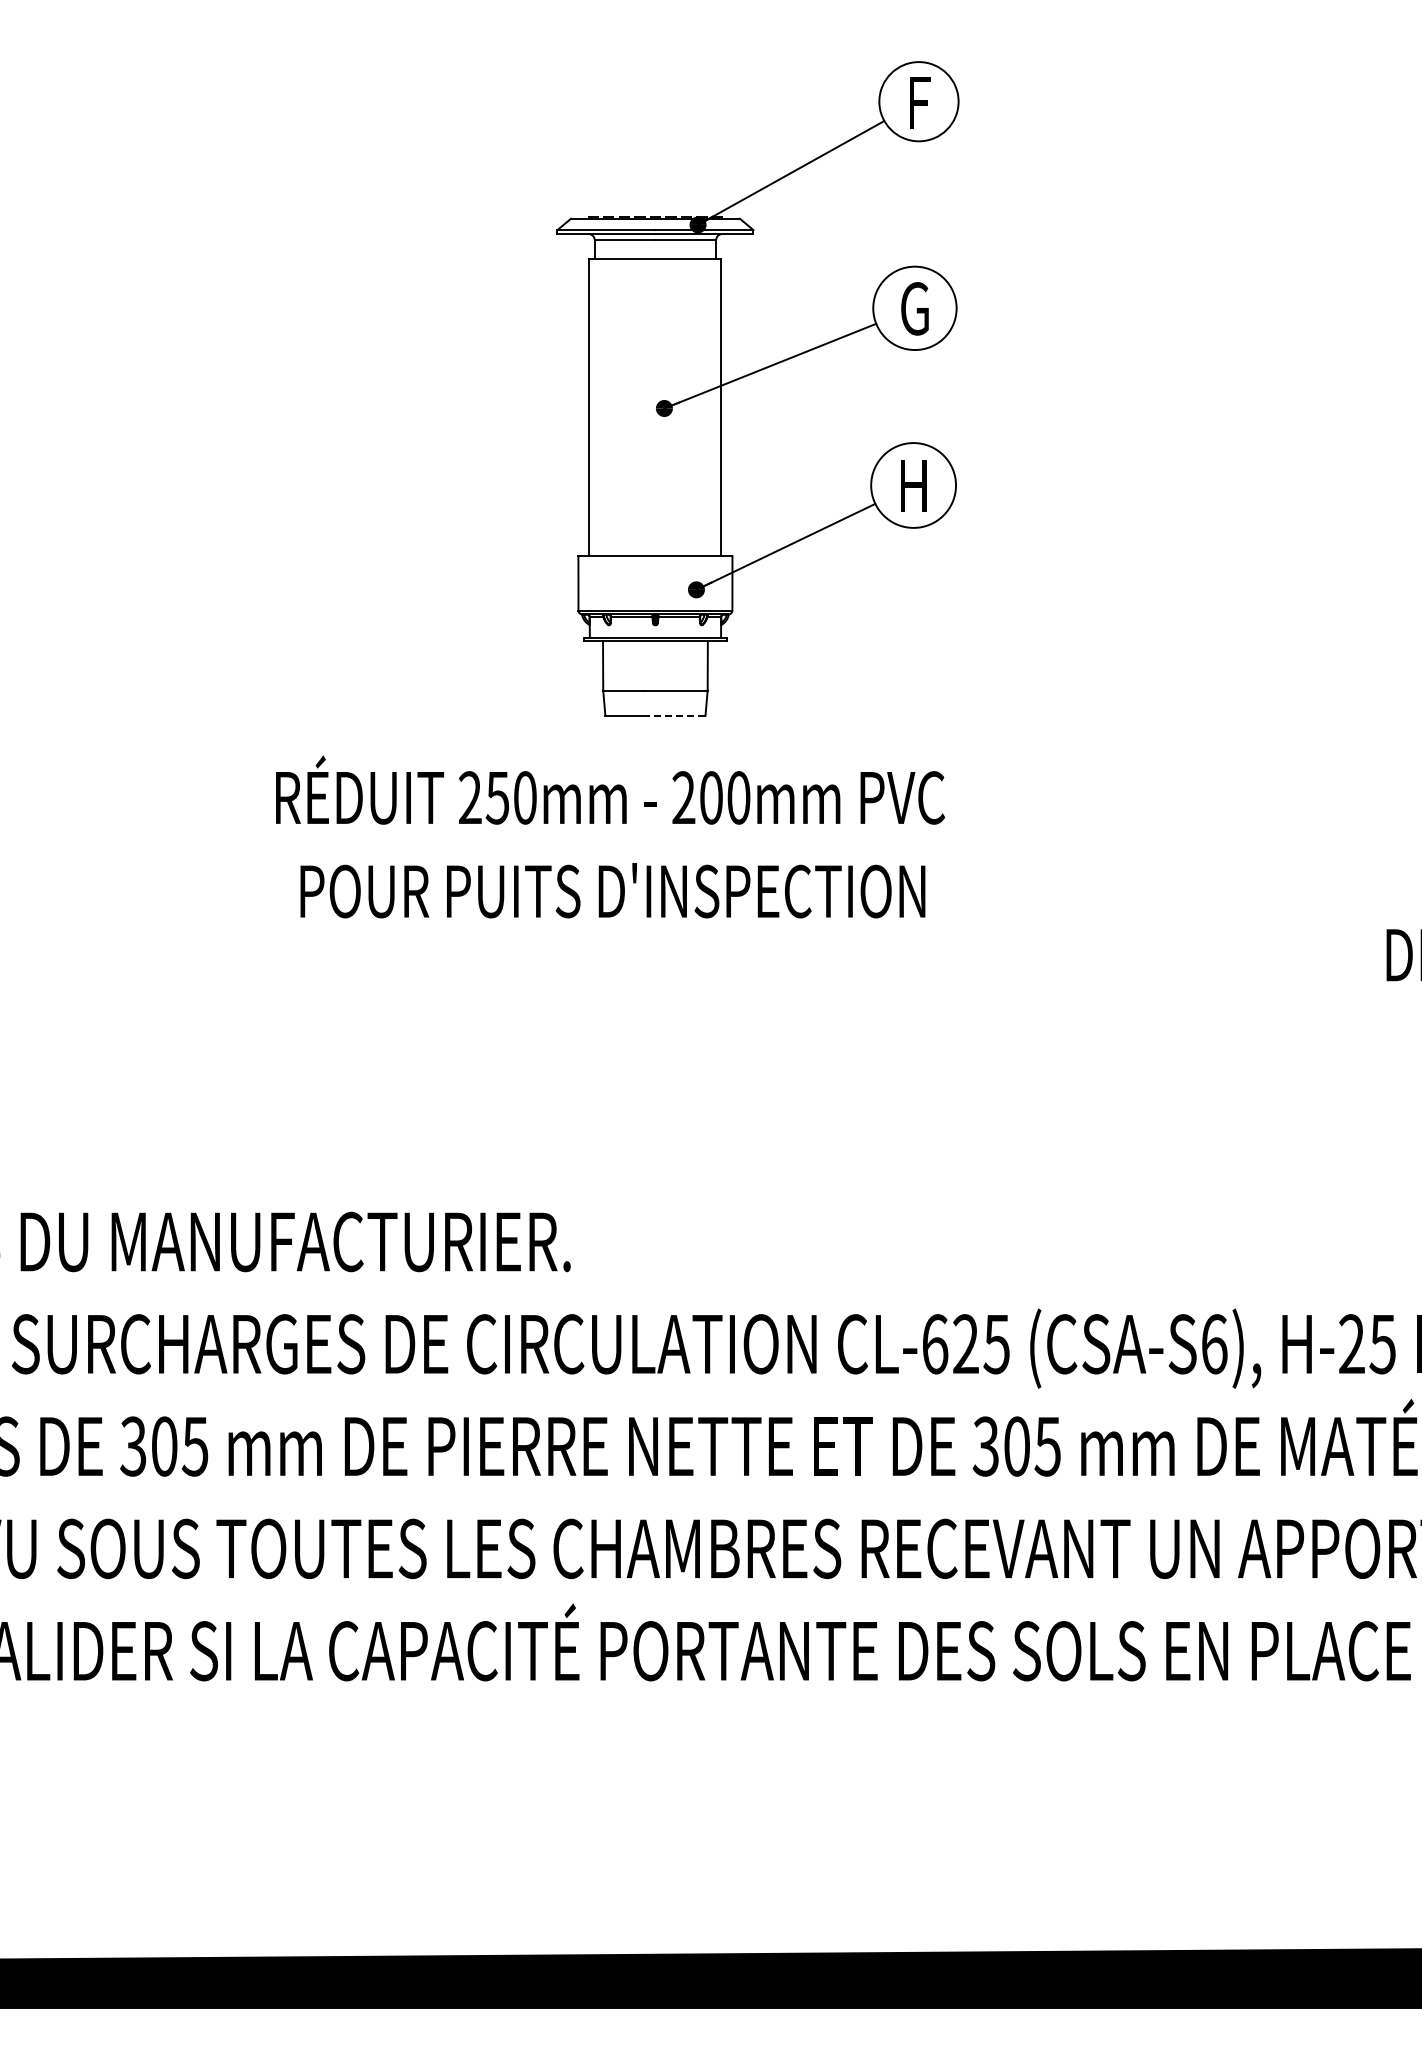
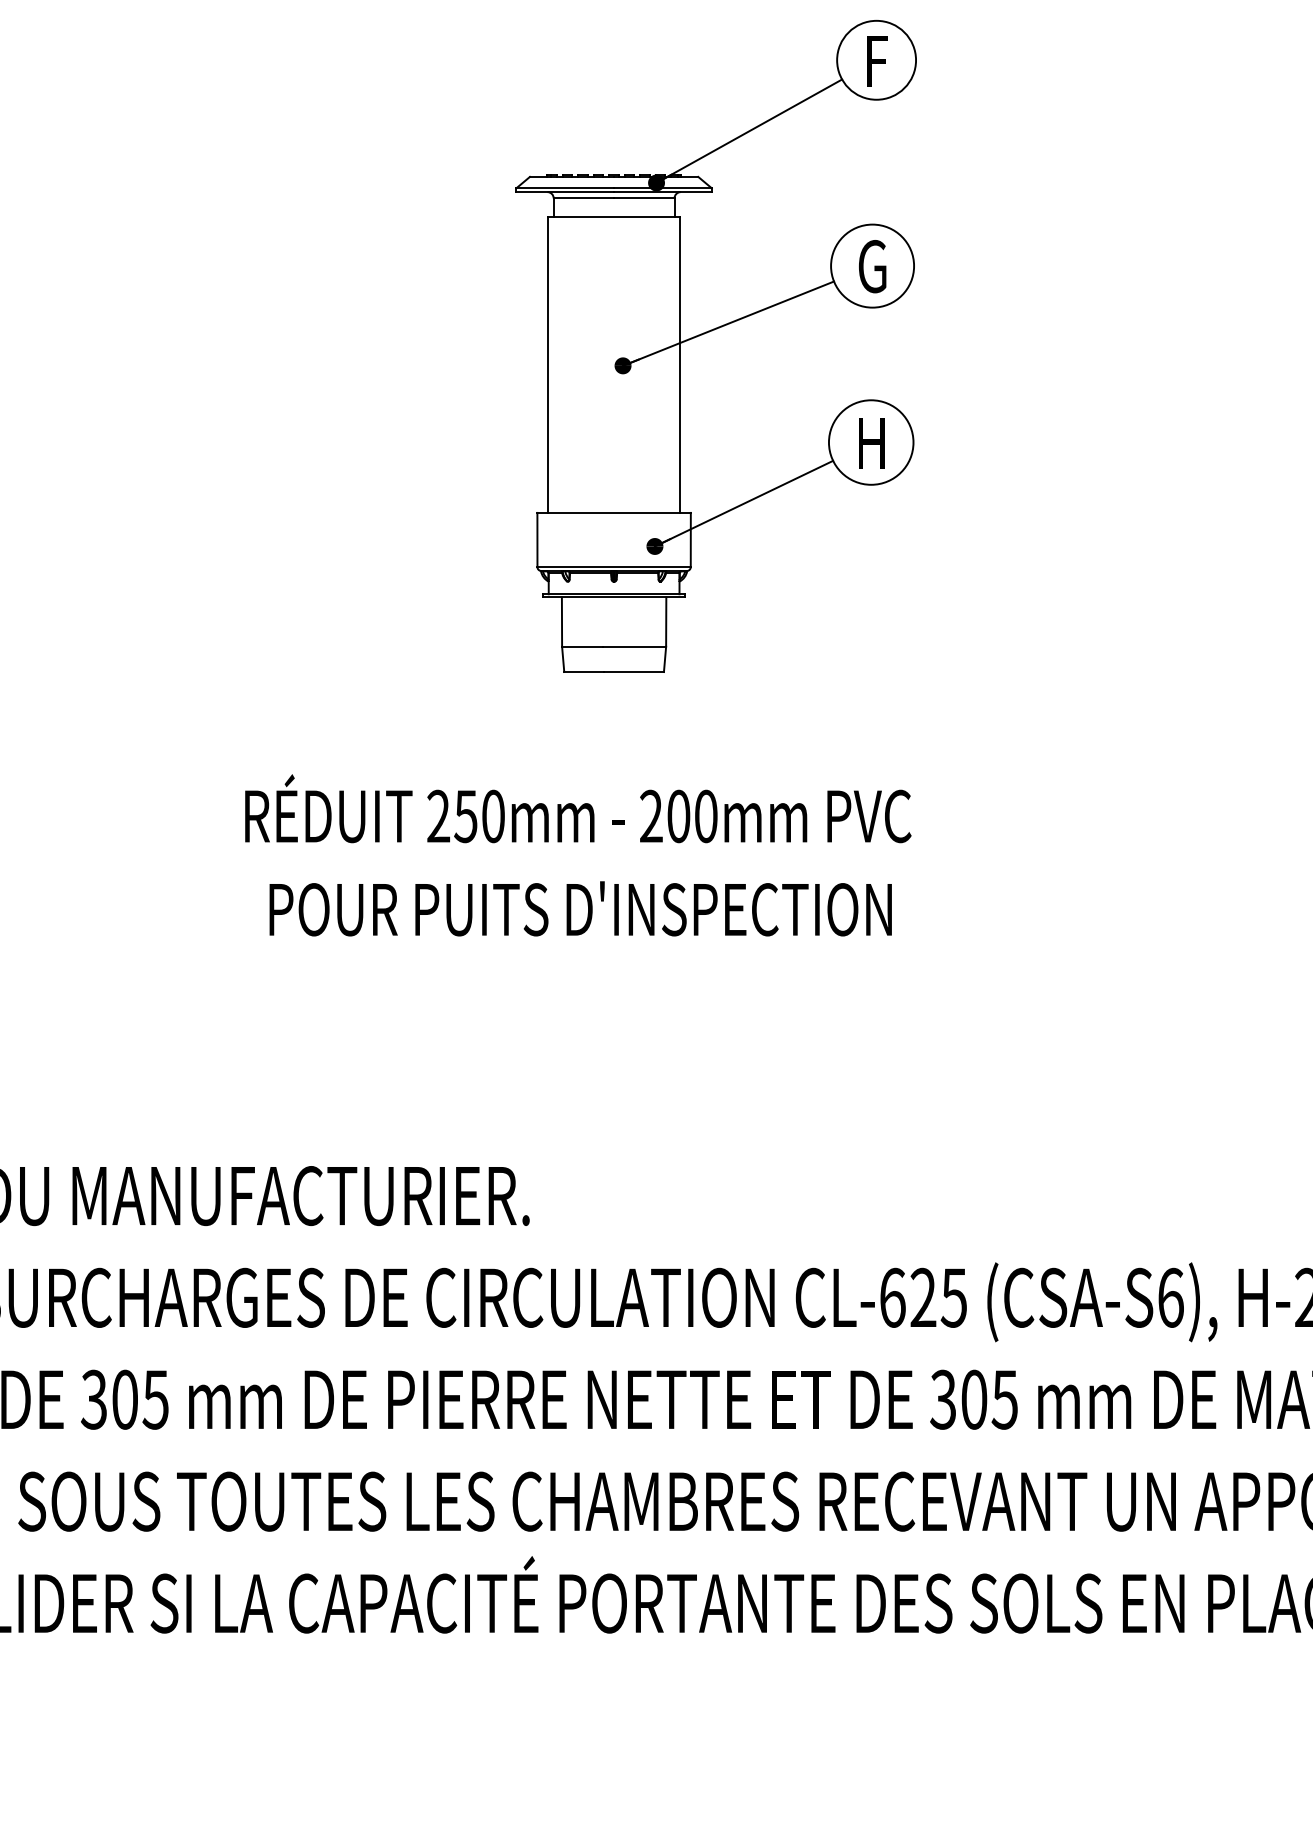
line: (674, 715) -> (633, 671), dashed -> solid
text: (610, 836) -> (578, 854), moved

